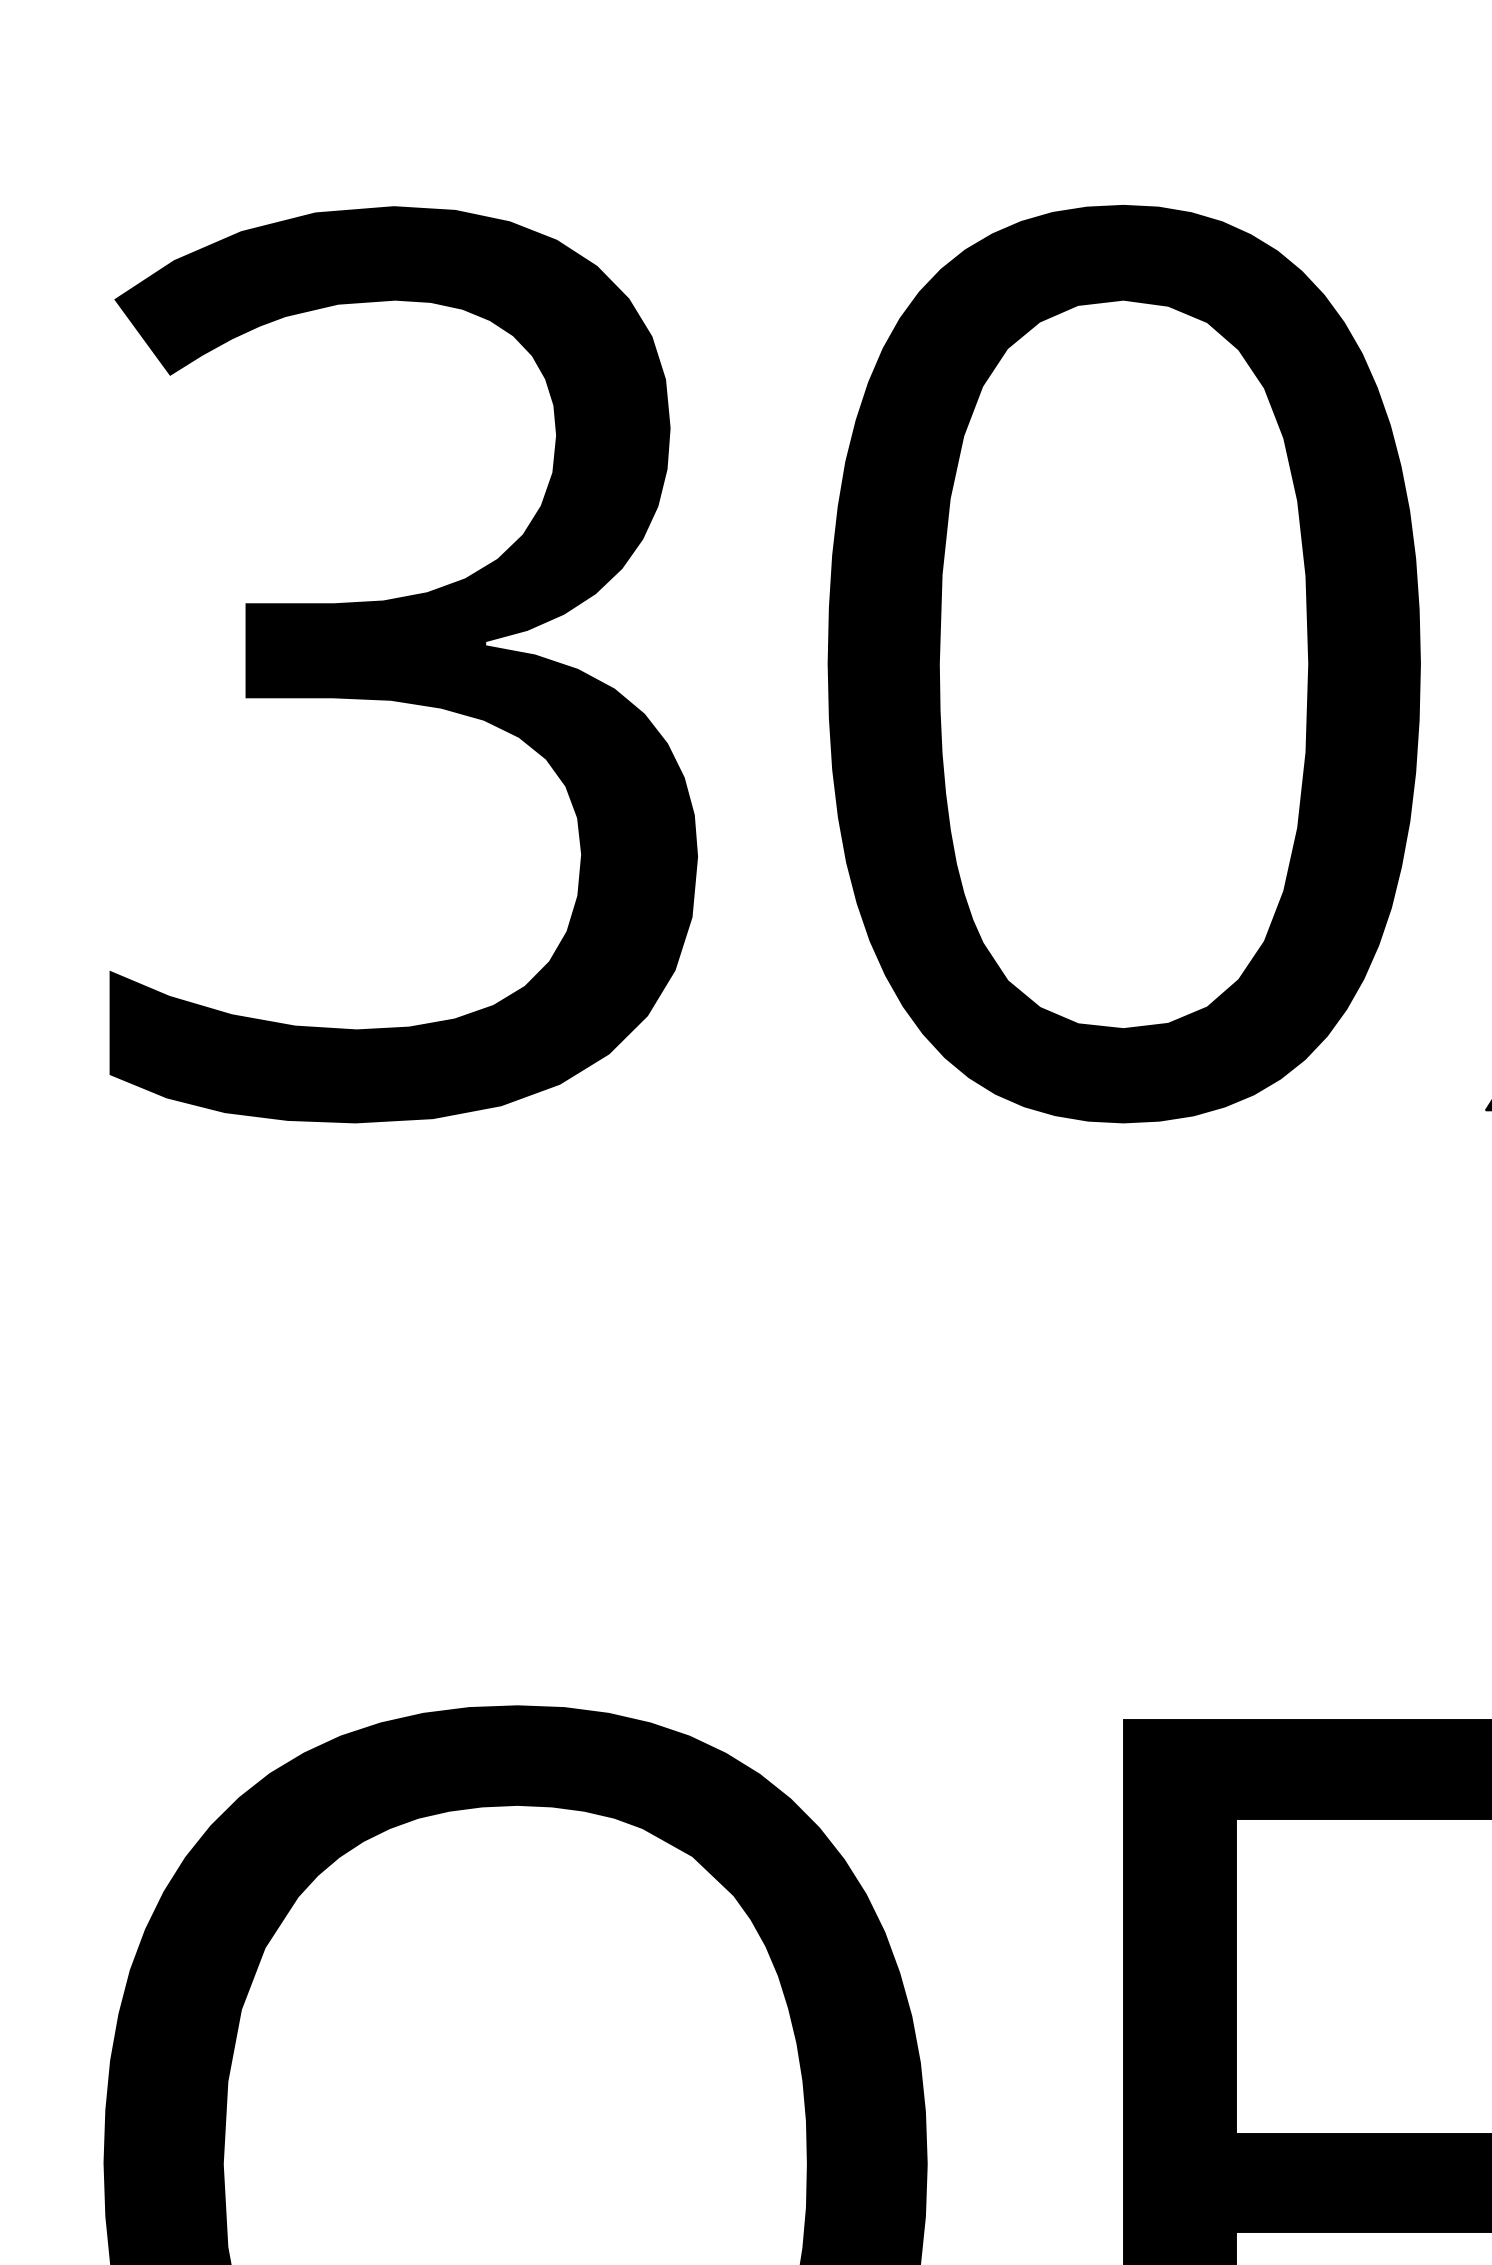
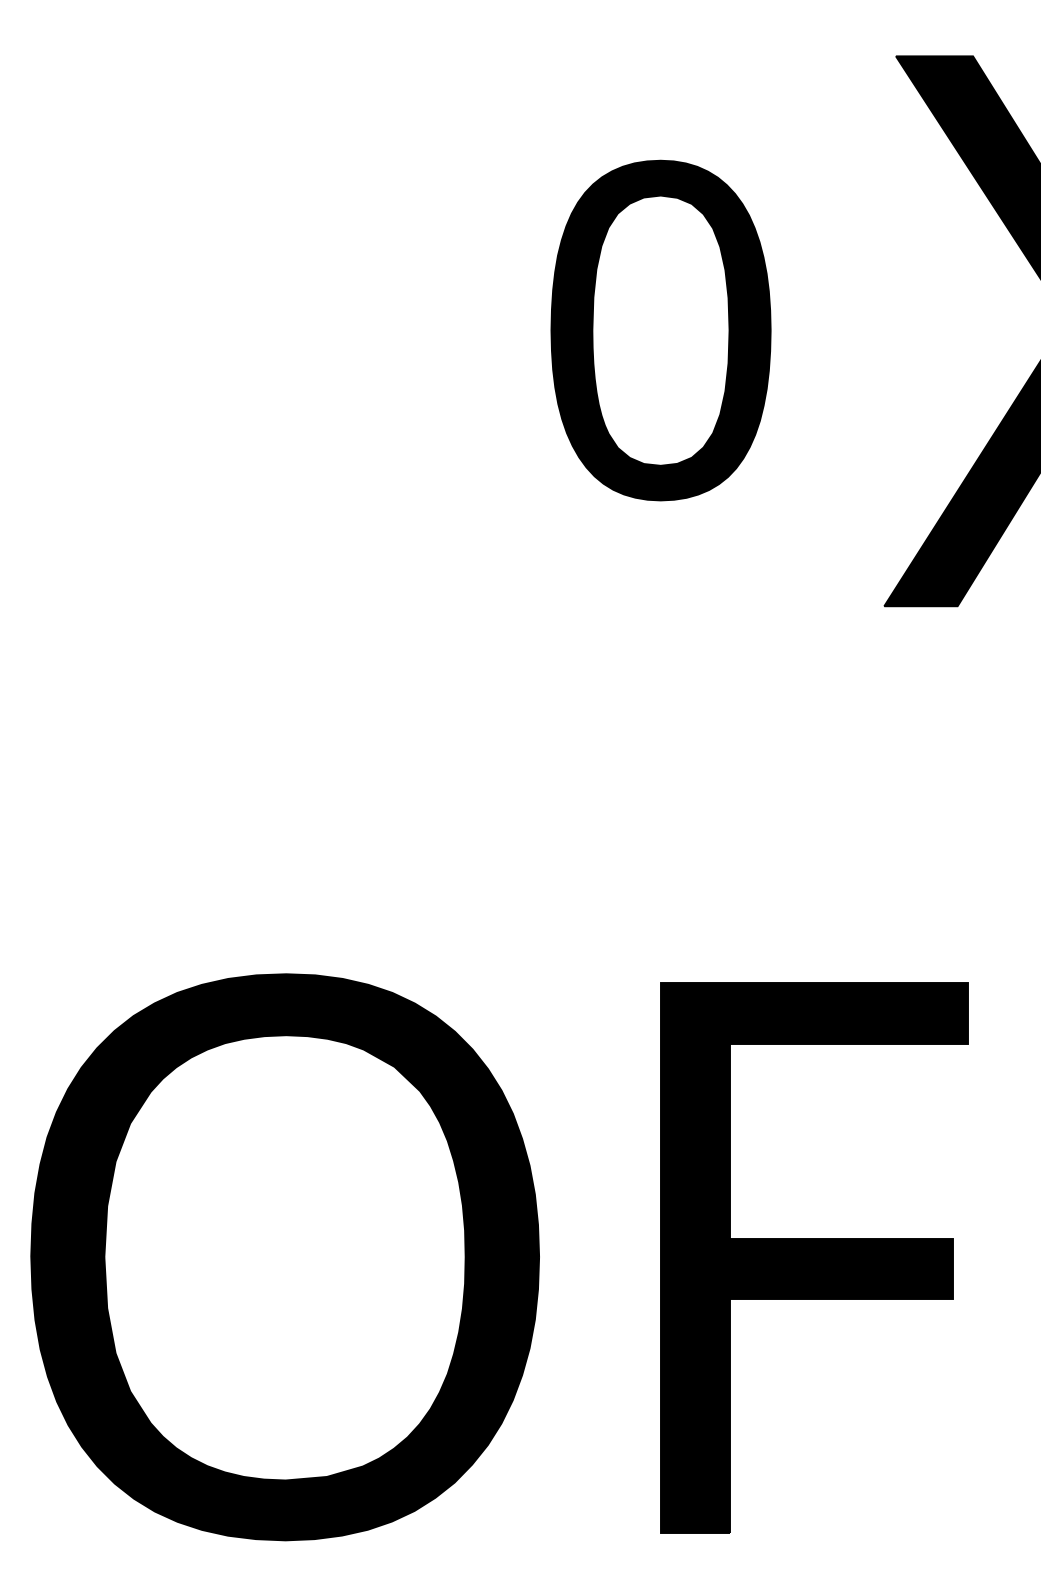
part: (404, 663) -> (216, 330), removed
part: (1123, 663) -> (660, 330), size x0.6

